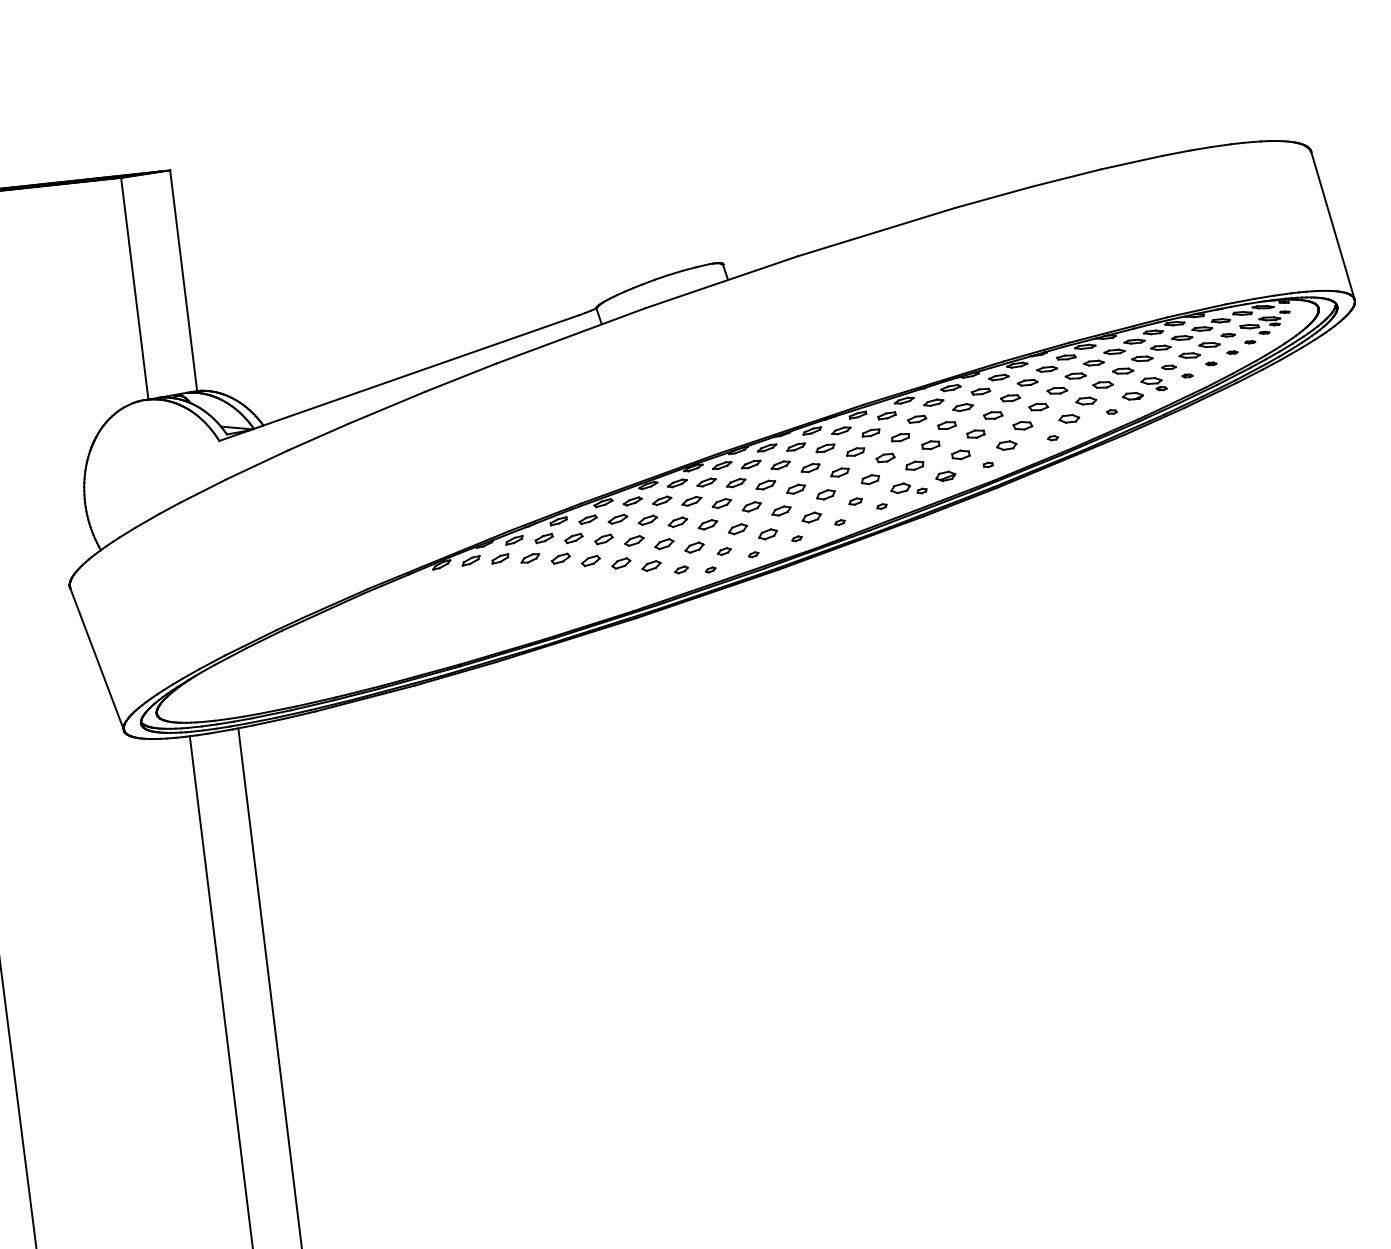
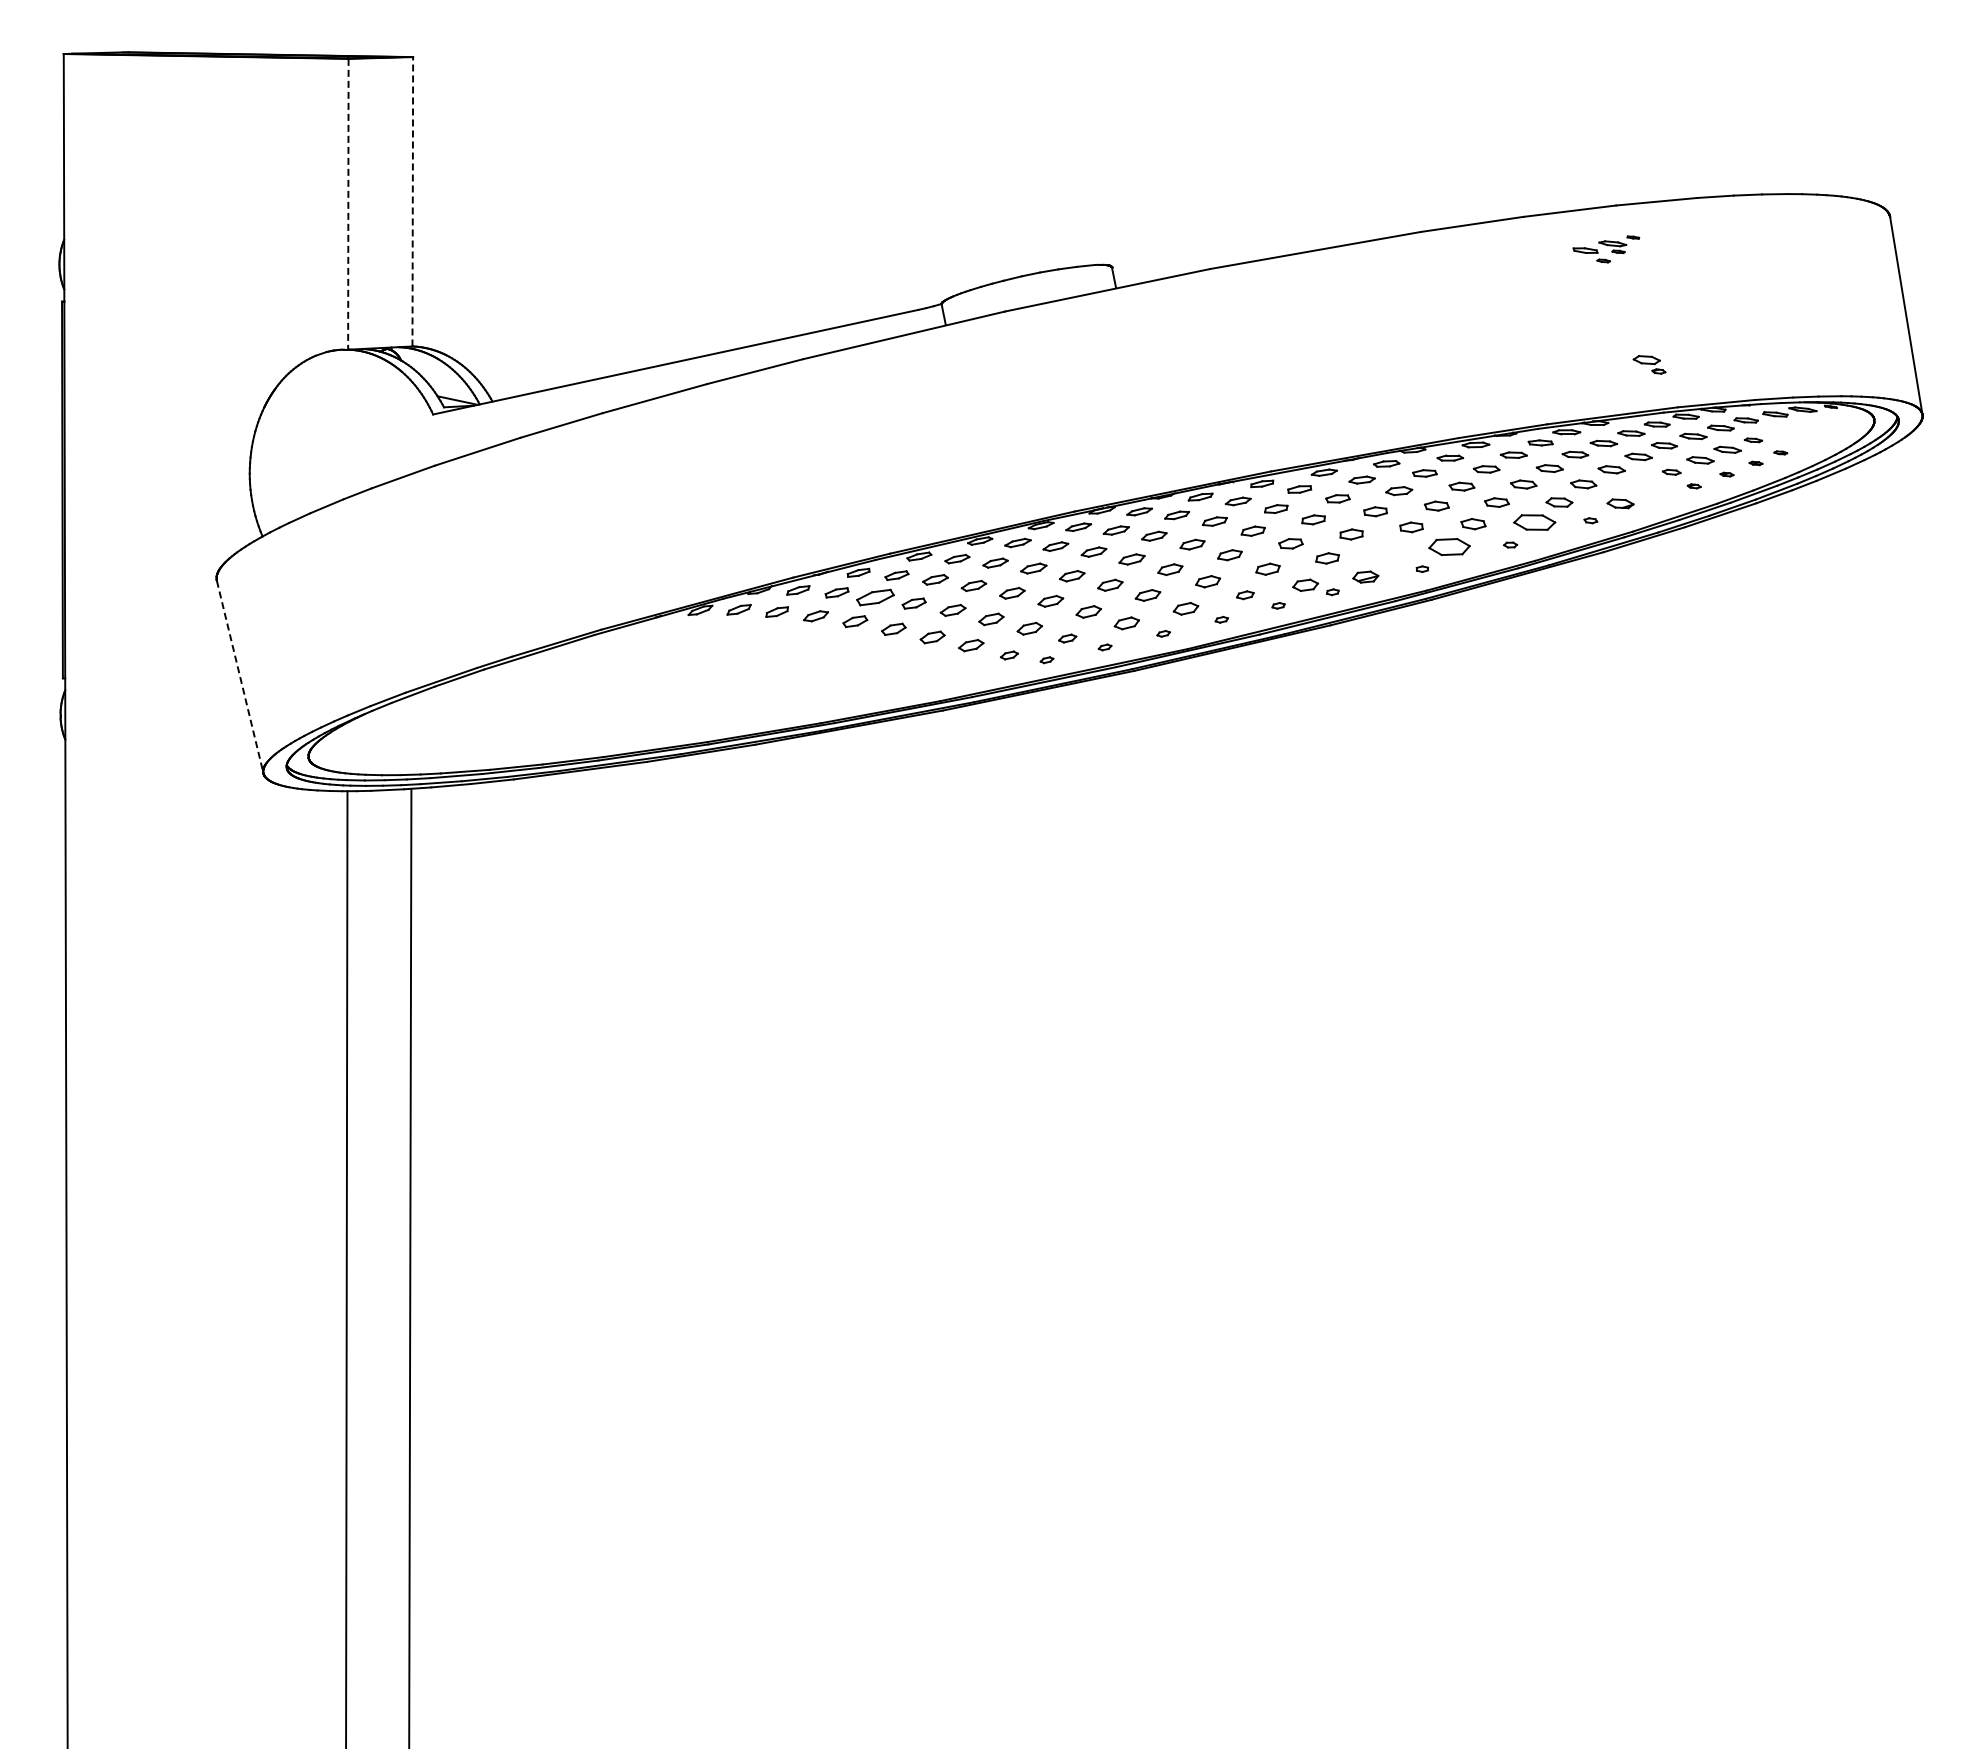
line: (183, 280) -> (412, 201), solid -> dashed
line: (134, 288) -> (348, 204), solid -> dashed
part: (1265, 323) -> (1606, 249), moved
part: (1153, 384) -> (1649, 364), moved
part: (1069, 418) -> (1534, 522), size x1.6
part: (1006, 445) -> (1449, 547), size x1.6
part: (960, 454) -> (1388, 551), removed
part: (573, 538) -> (875, 597), size x1.6
line: (97, 659) -> (240, 677), solid -> dashed

